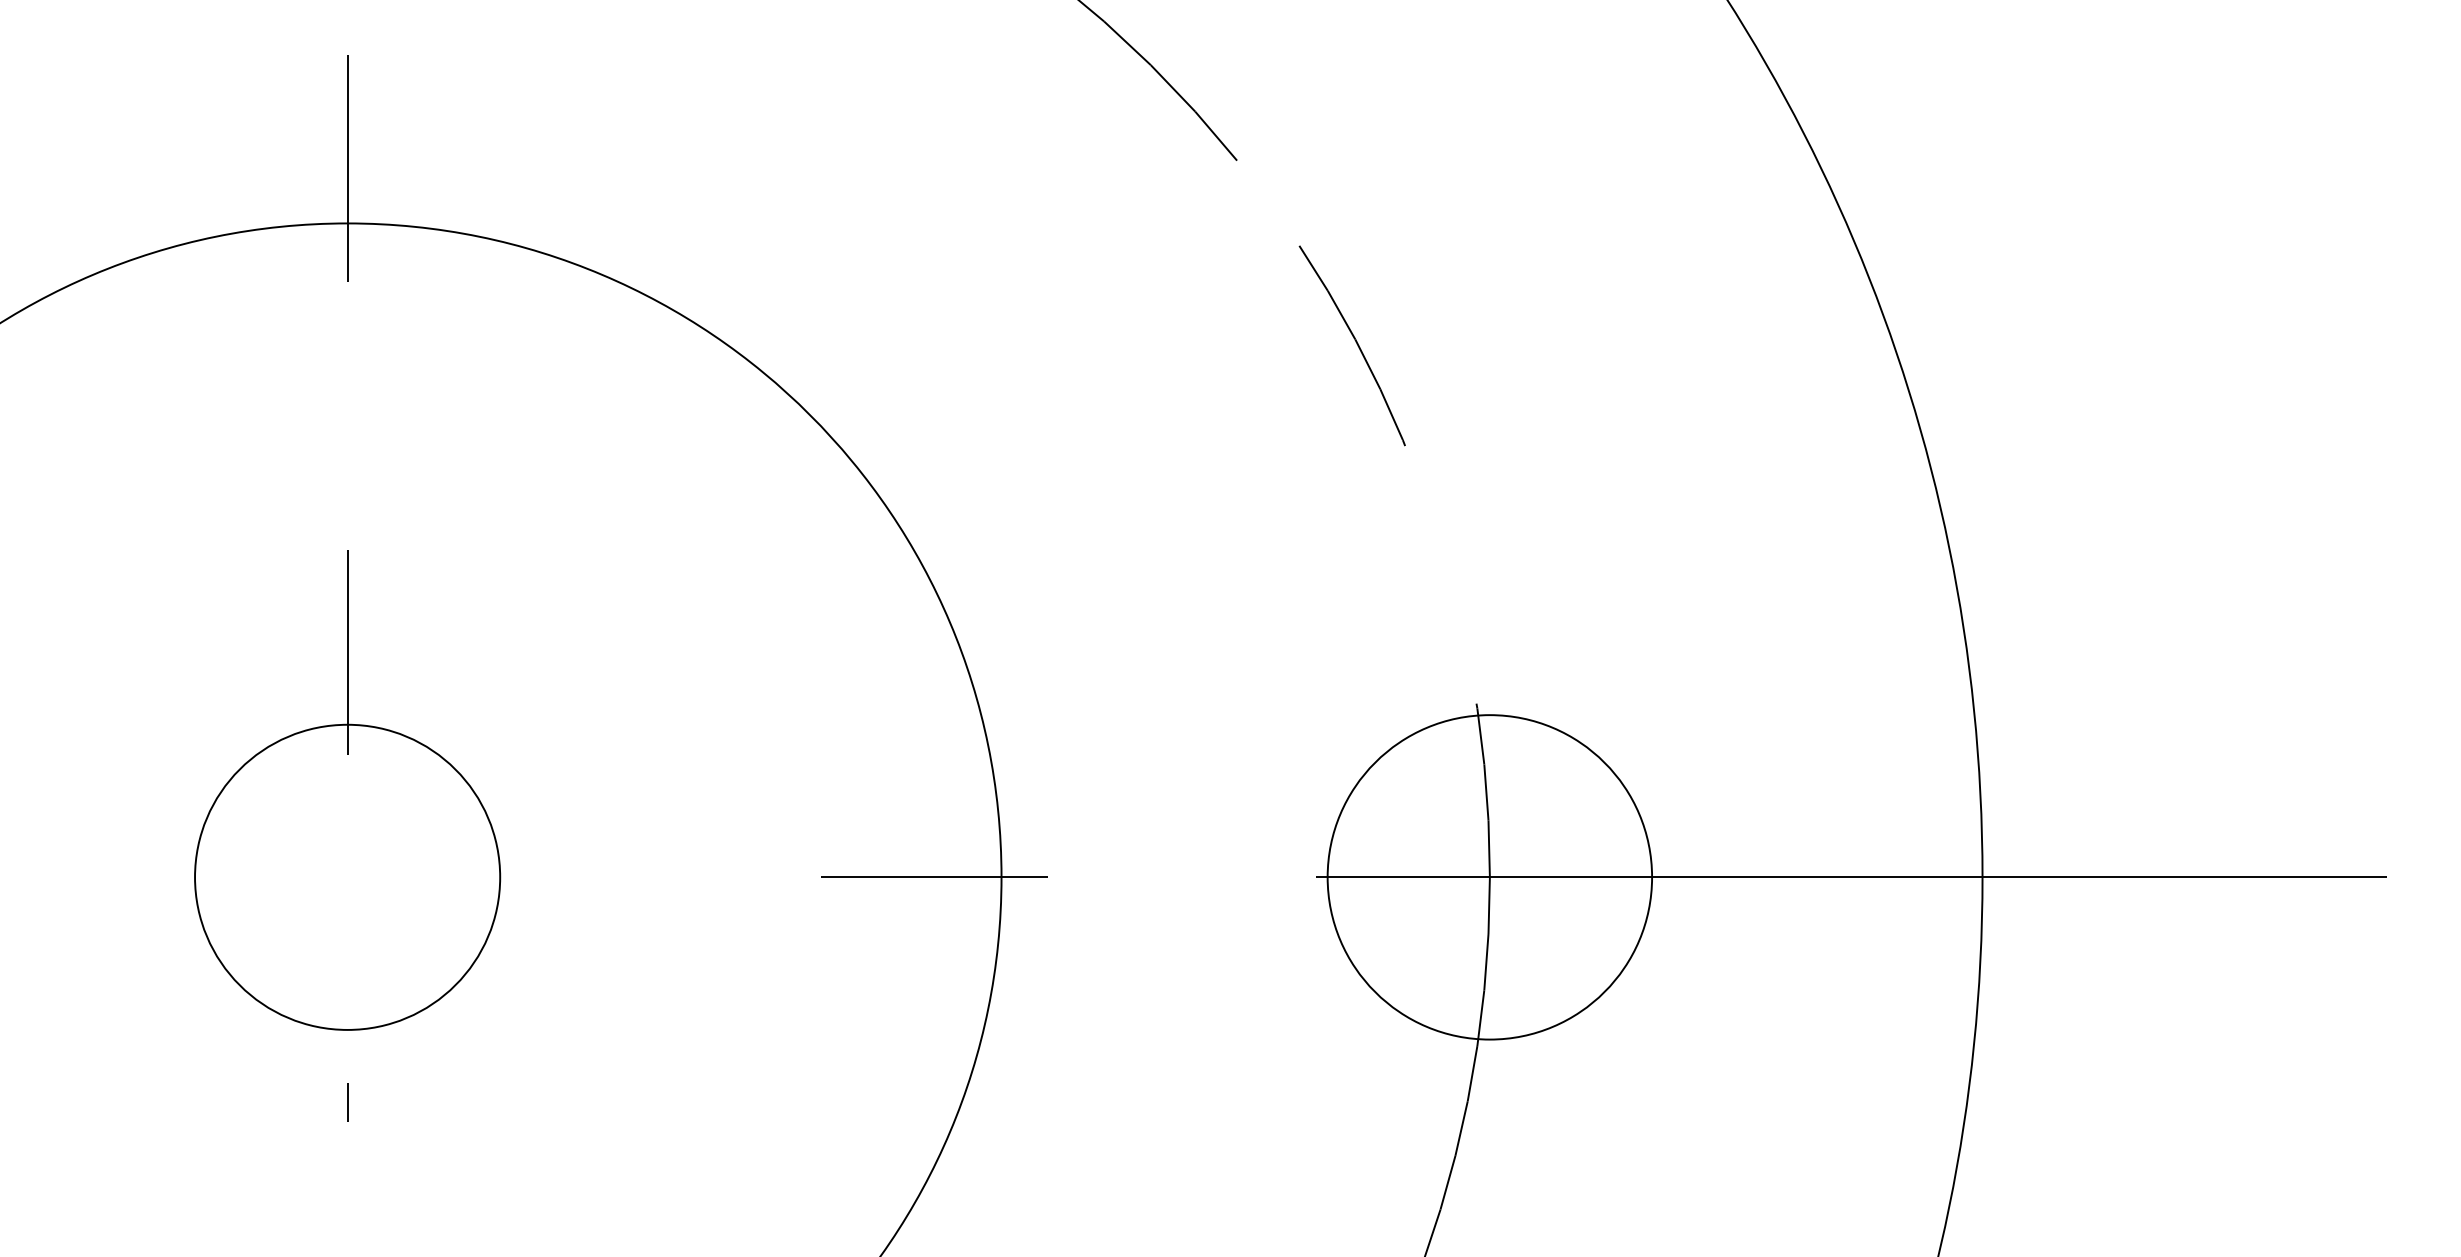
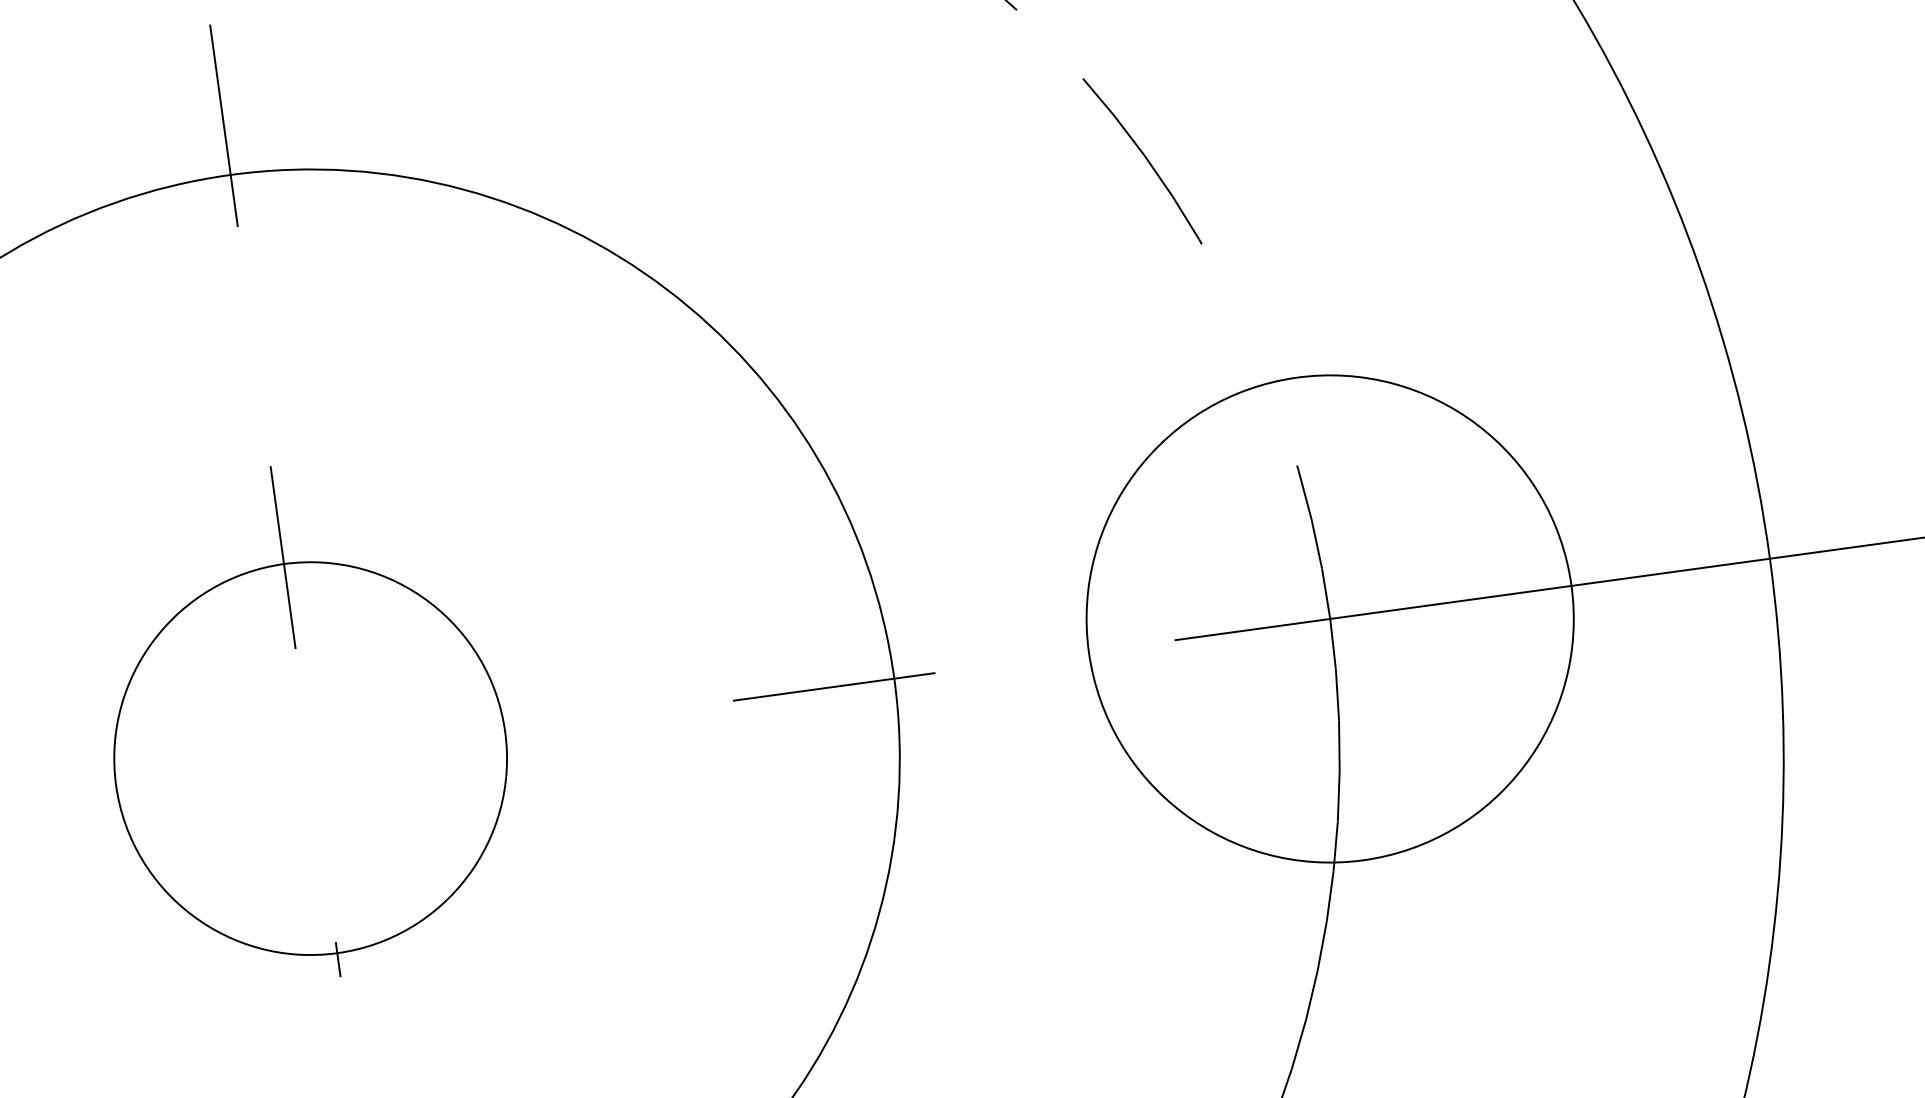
circle: (1489, 876) -> (1329, 618), size x1.67
circle: (347, 877) -> (310, 758), size x1.43

